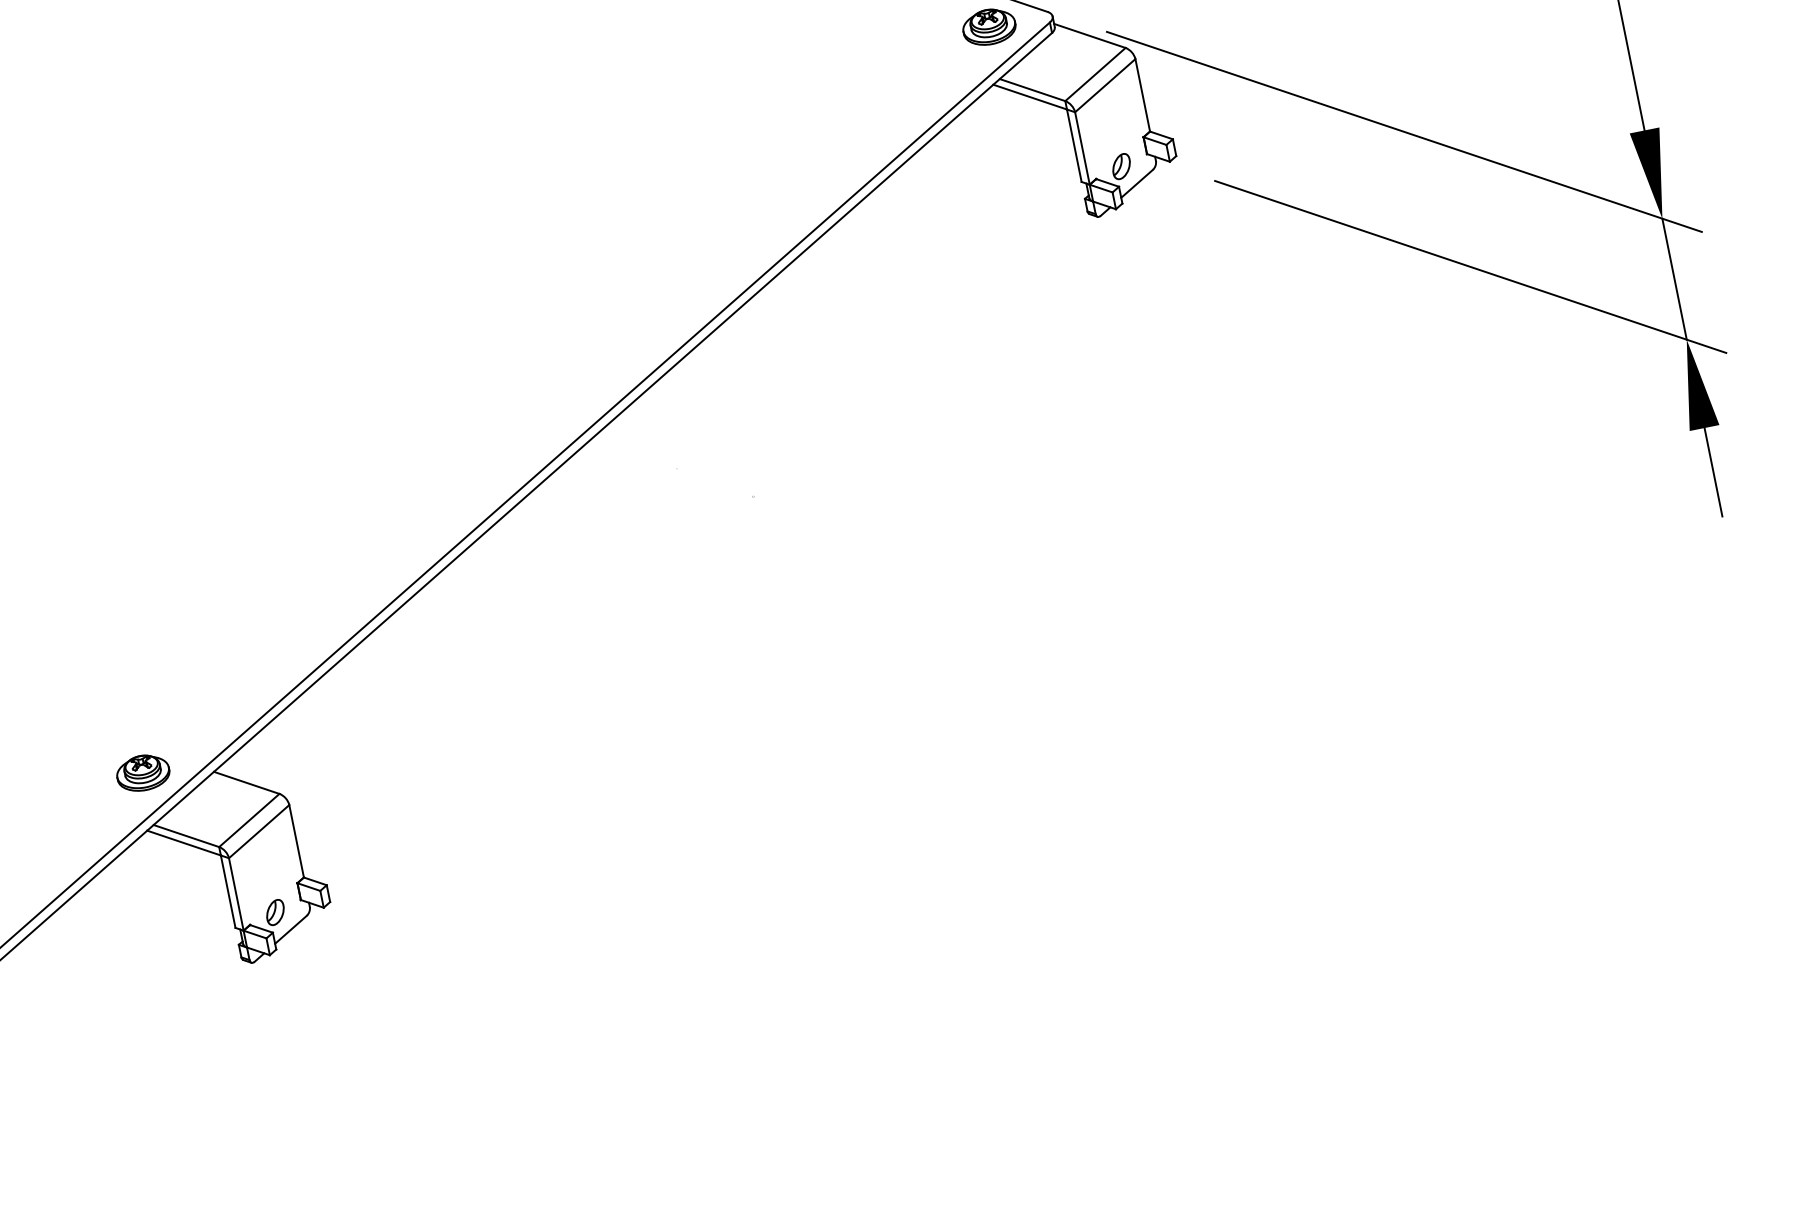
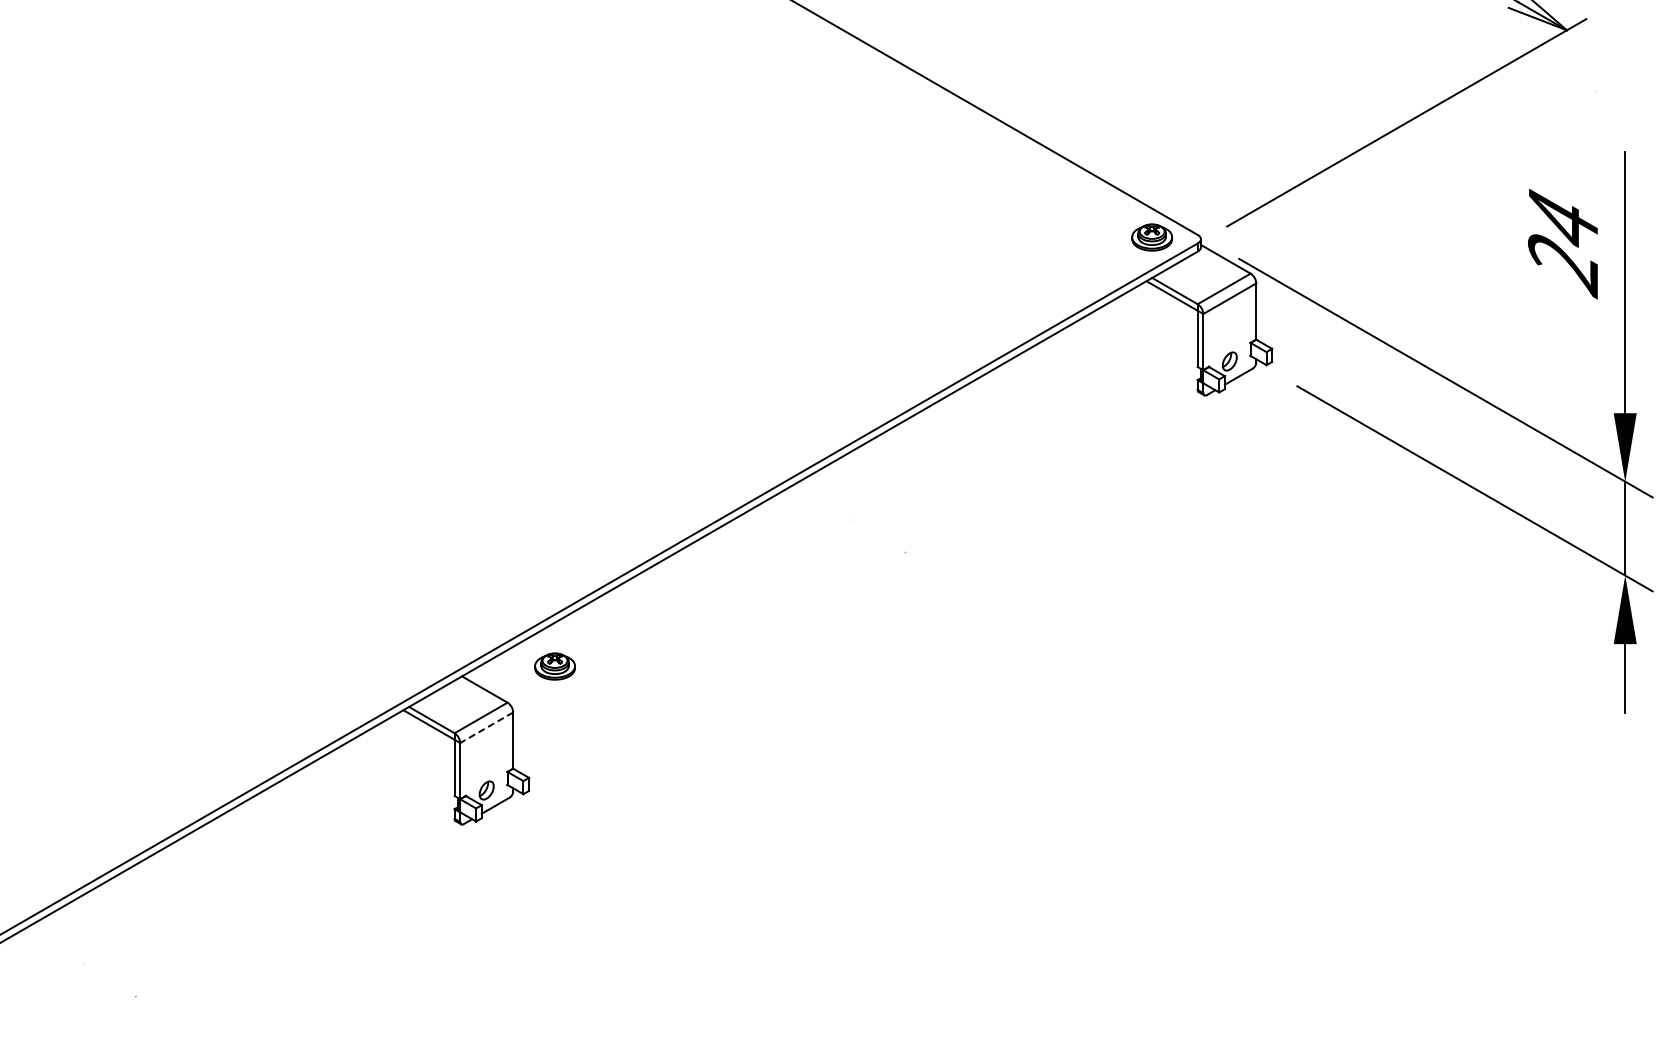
part: (142, 773) -> (554, 666), moved
line: (258, 831) -> (486, 727), solid -> dashed

